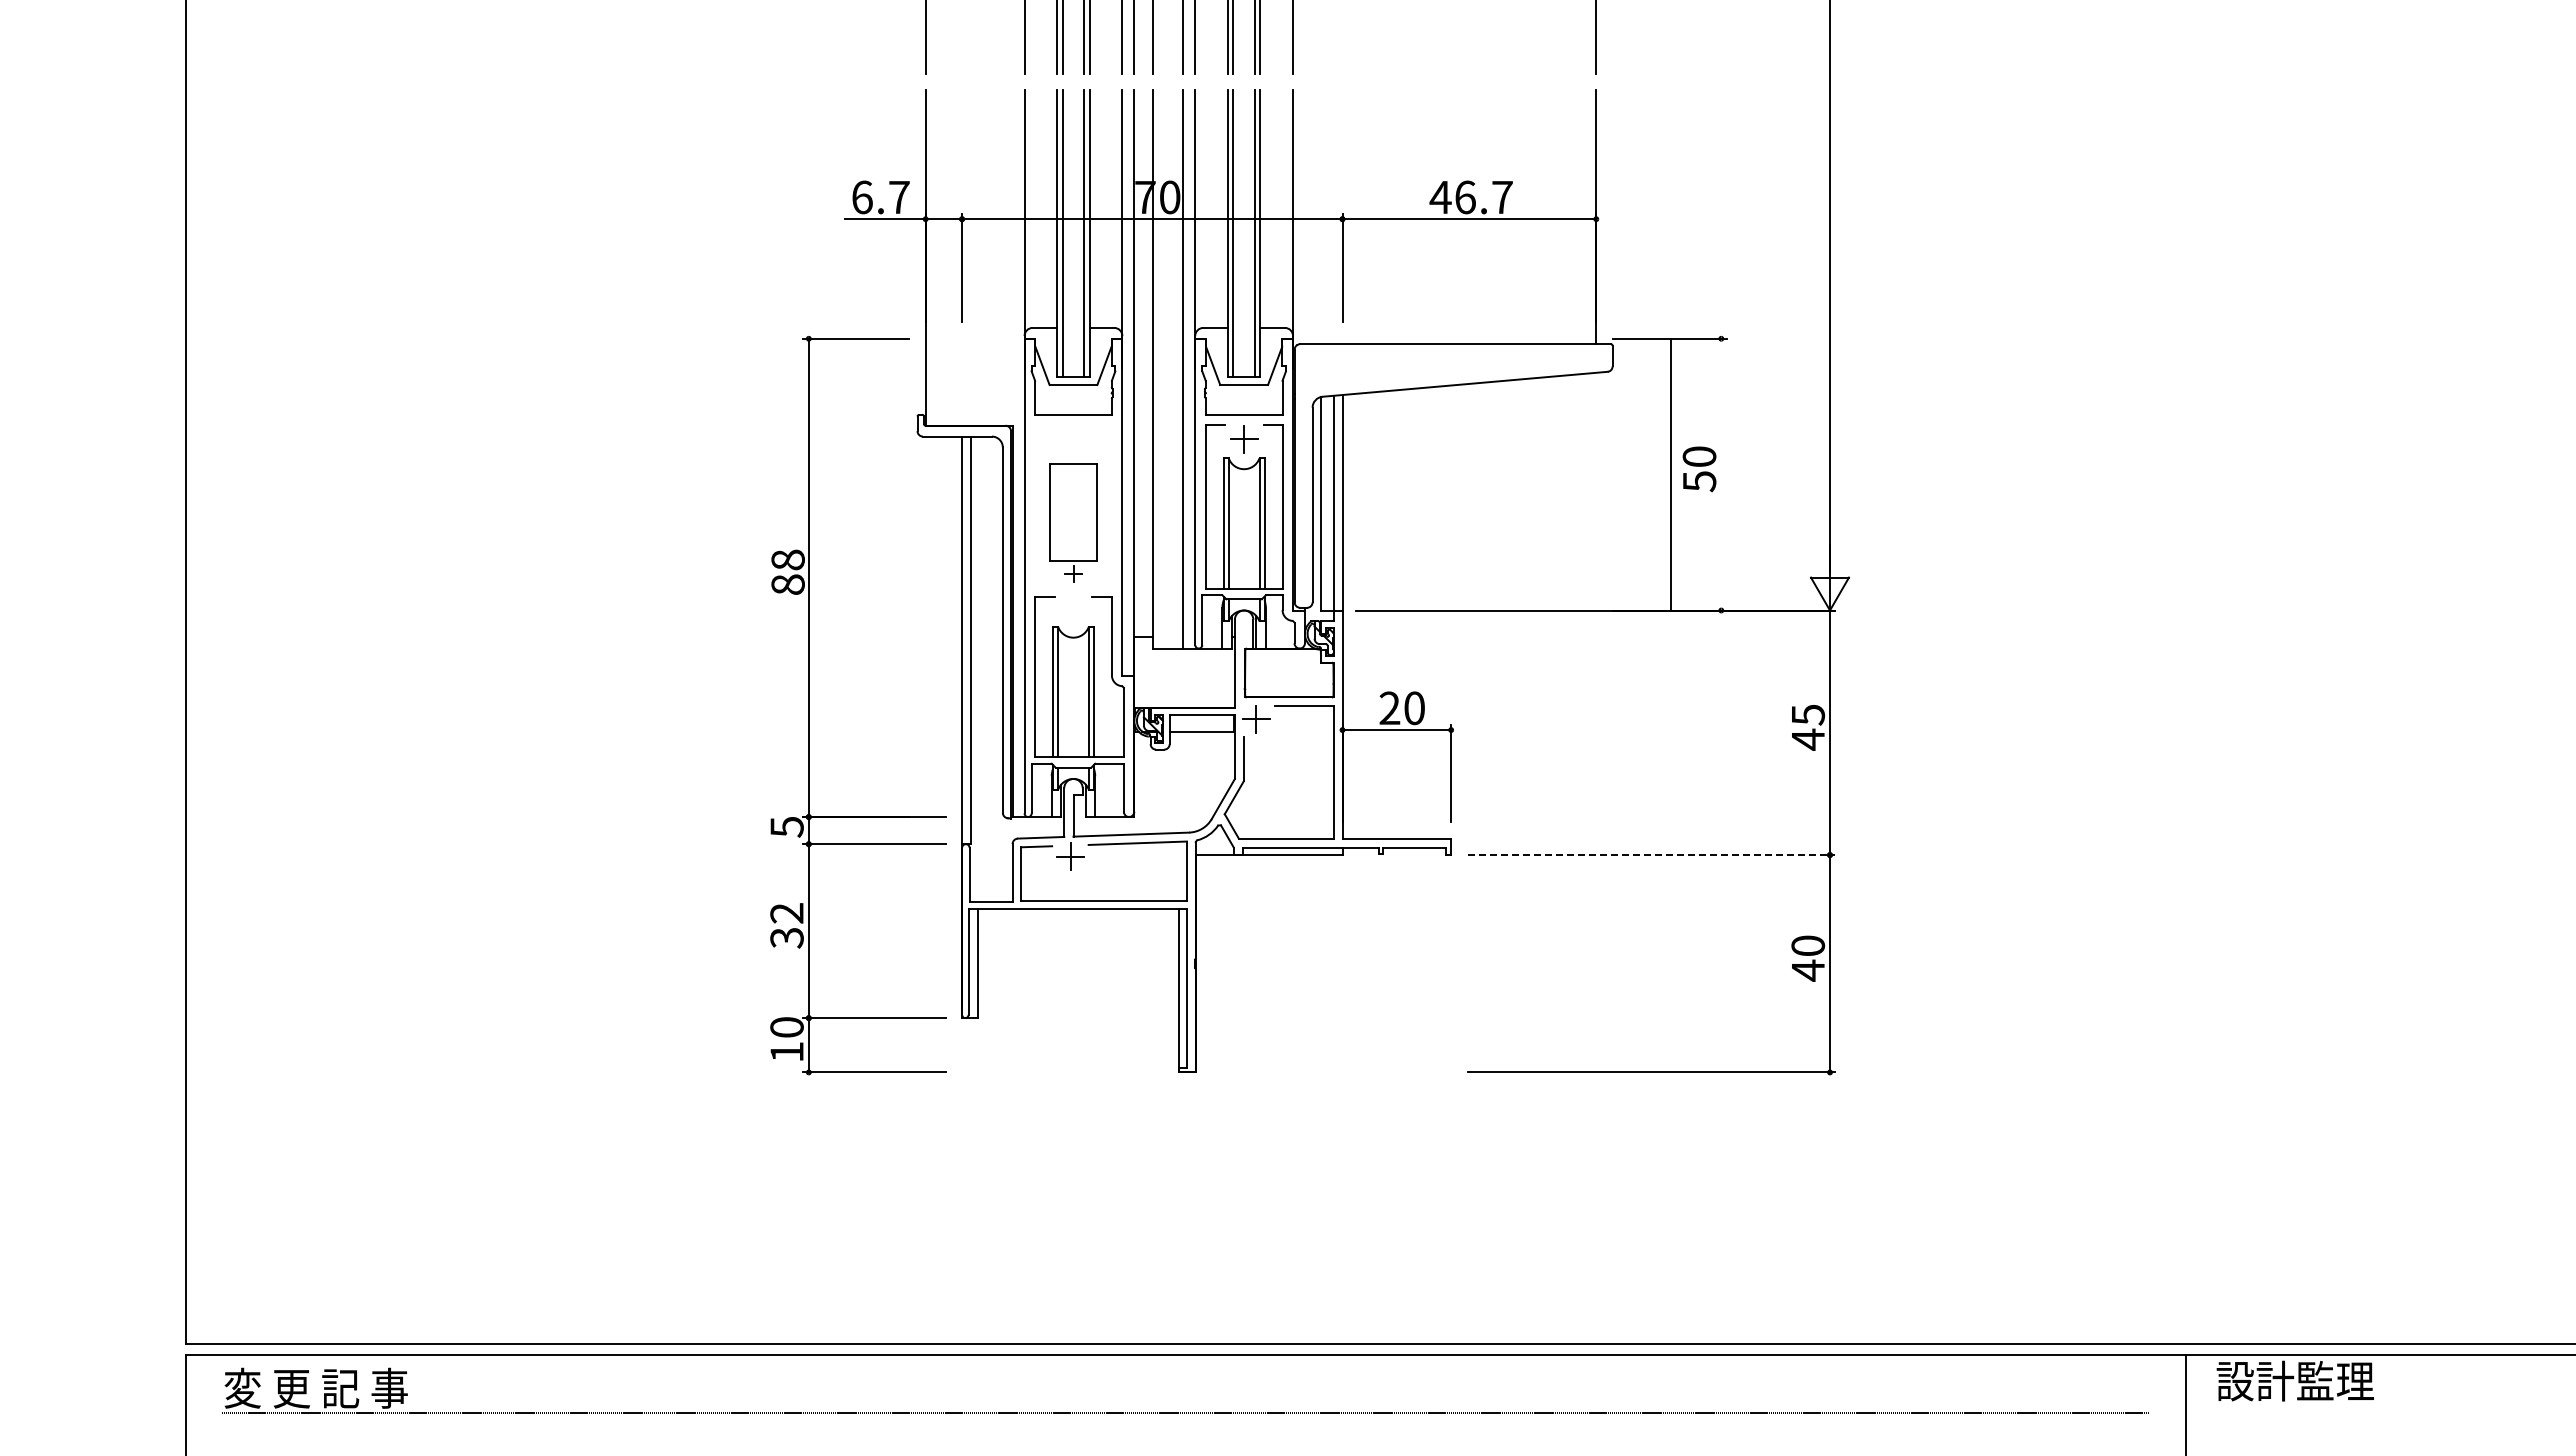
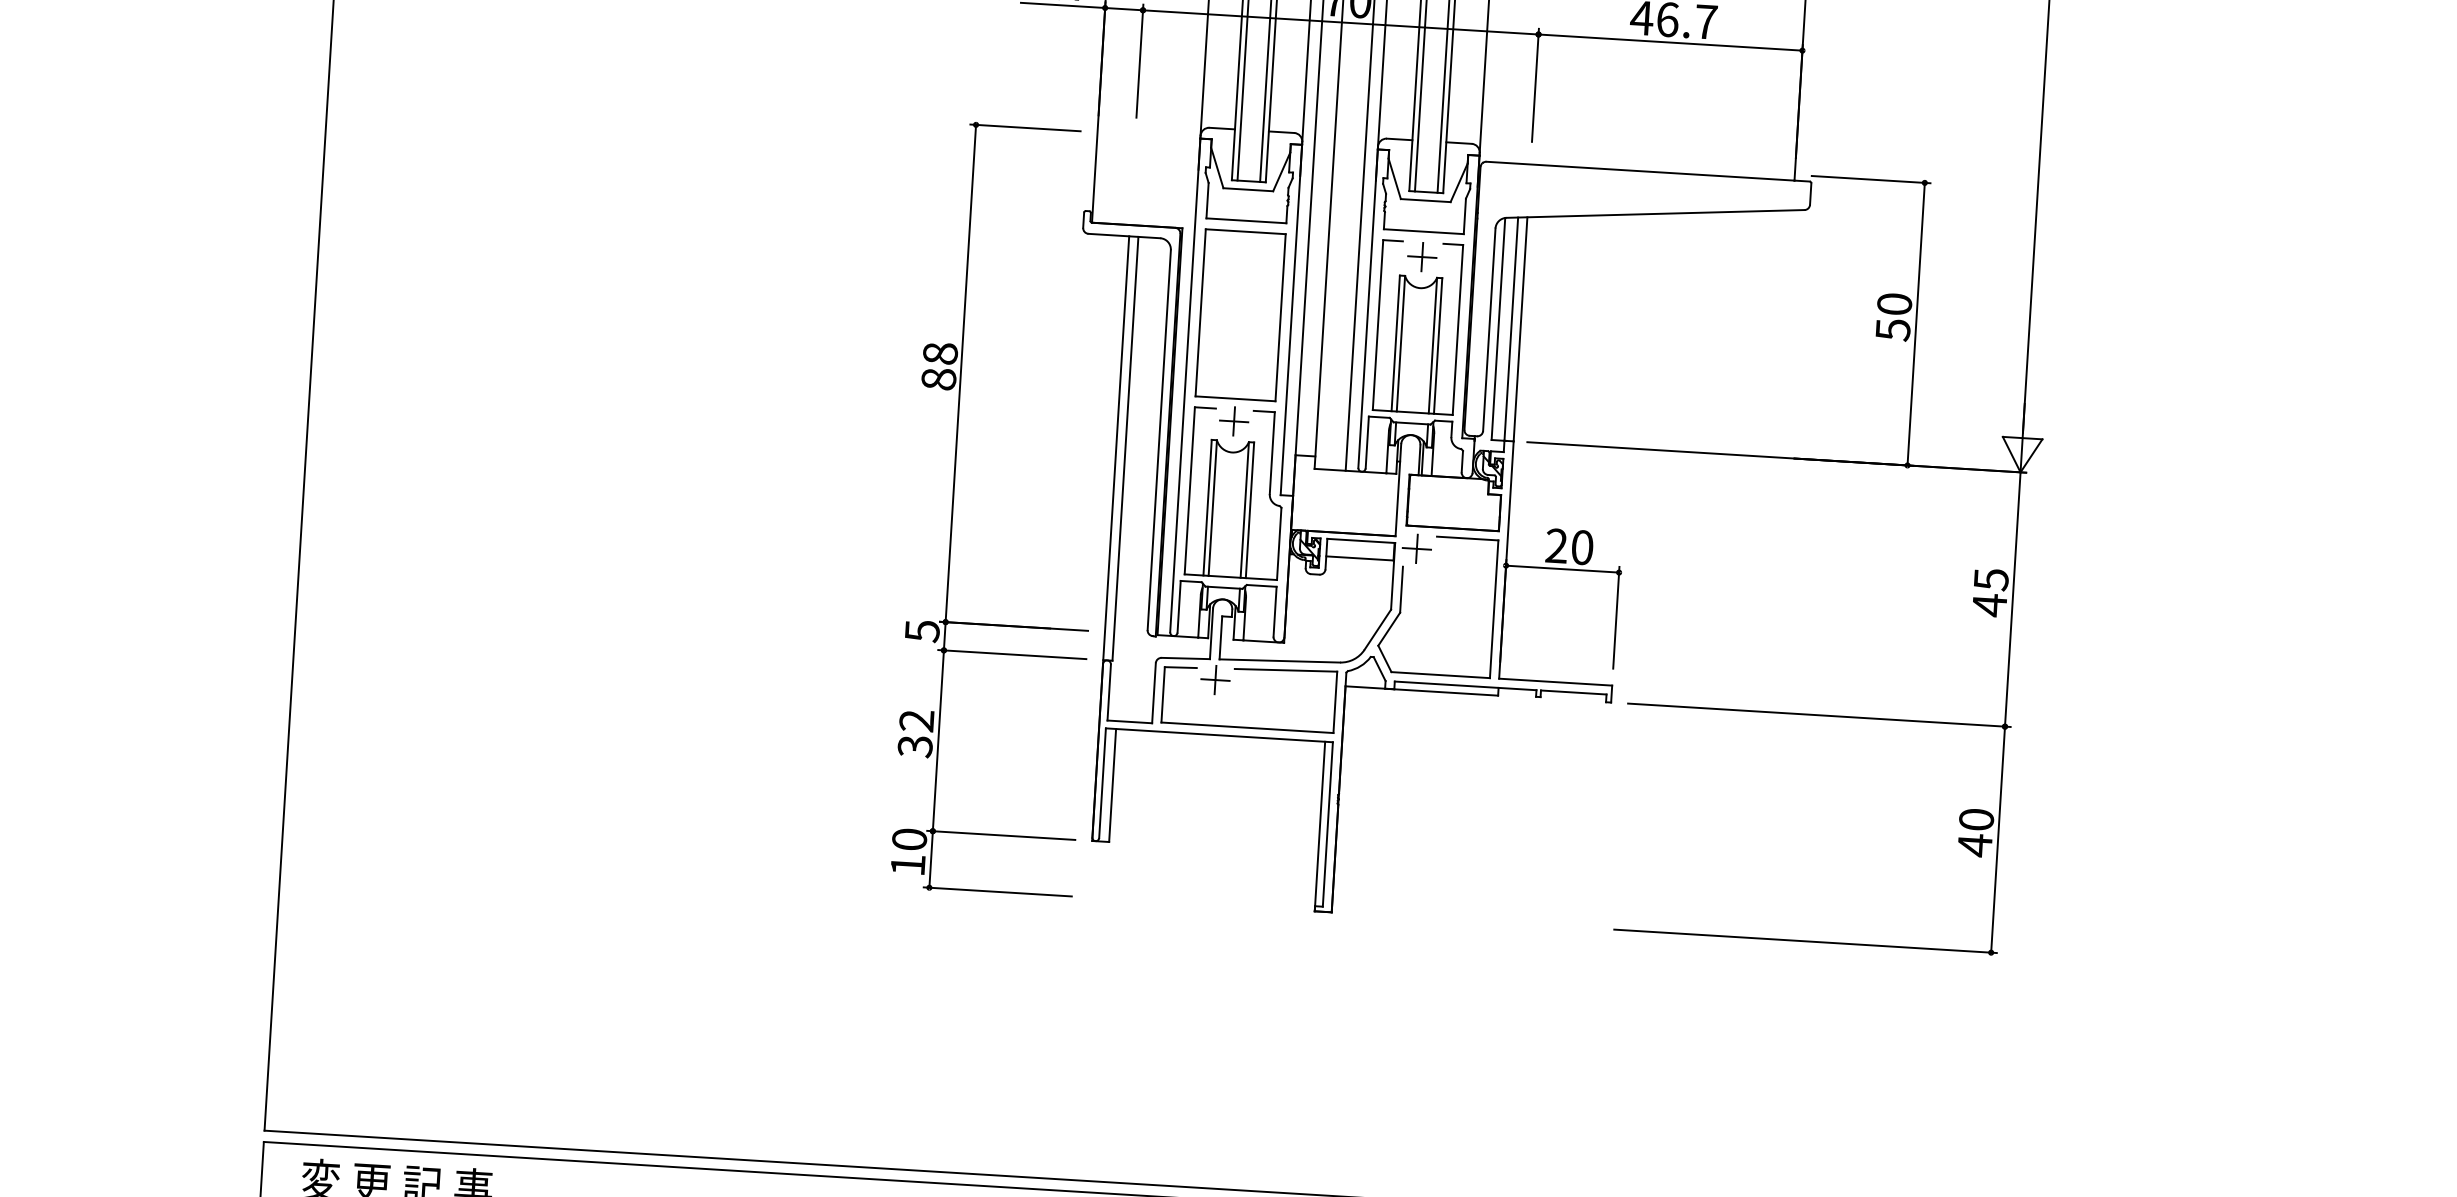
line: (1671, 474) -> (1916, 324), moved
part: (1073, 522) -> (1239, 332), size x1.67
line: (1651, 855) -> (1819, 715), dashed -> solid

